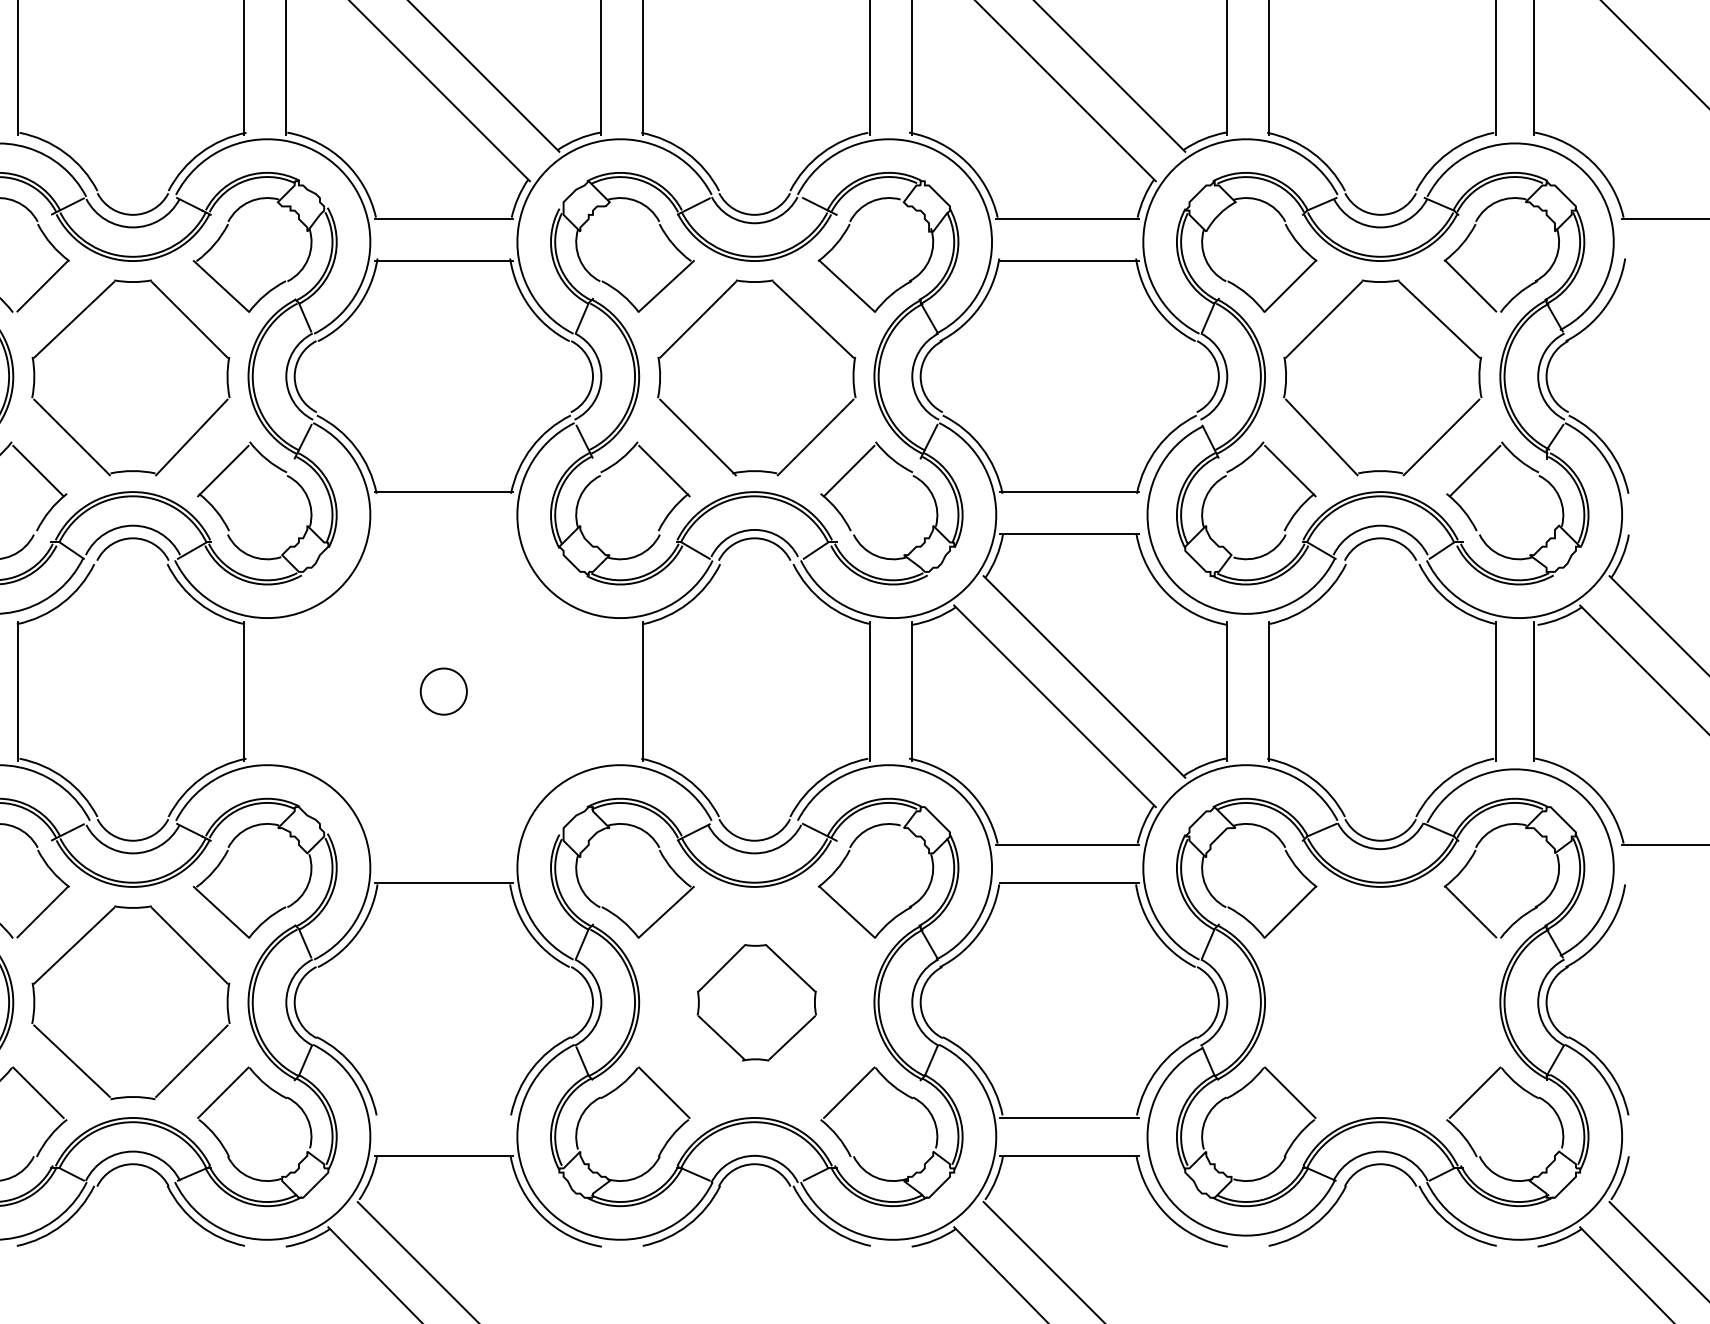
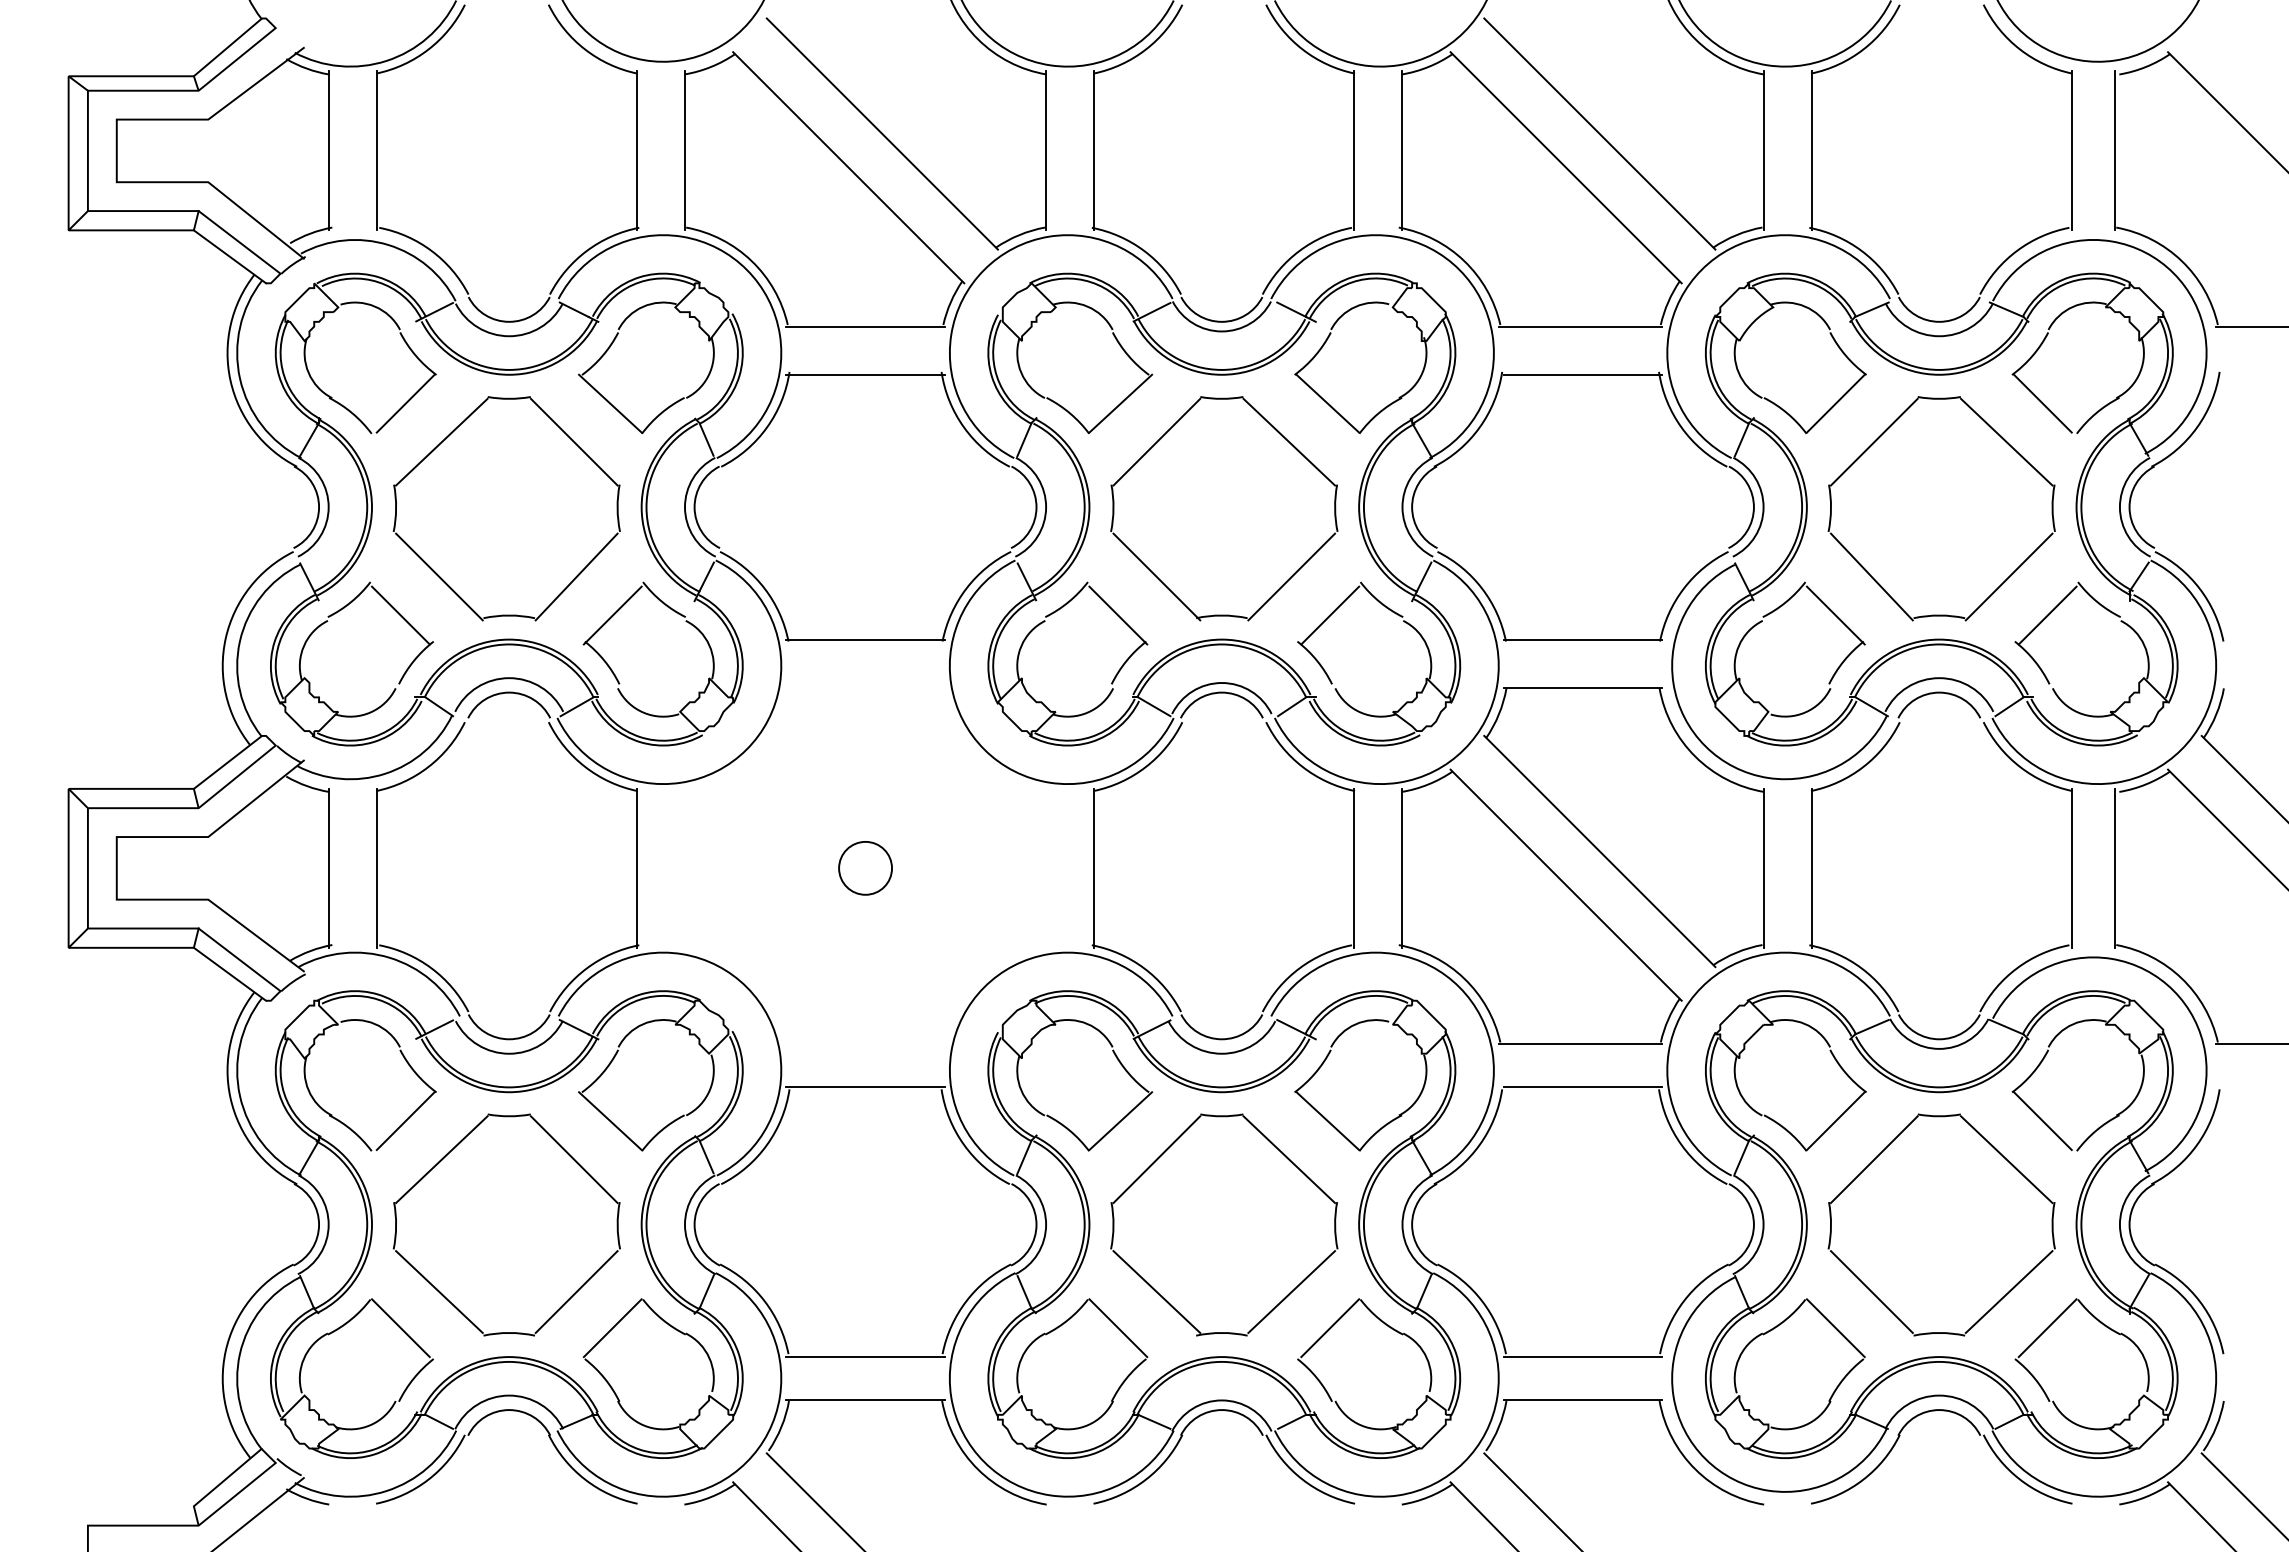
part: (757, 1002) -> (1224, 1224), size x1.67
part: (1382, 1002) -> (1941, 1224), added
line: (443, 1118) -> (865, 1357), added

